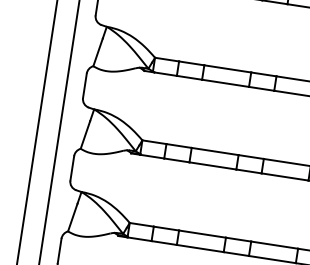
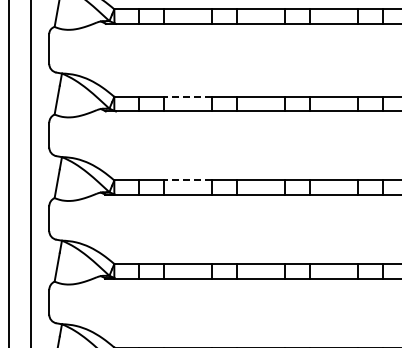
line: (227, 68) -> (187, 96), solid -> dashed
line: (214, 151) -> (187, 180), solid -> dashed

